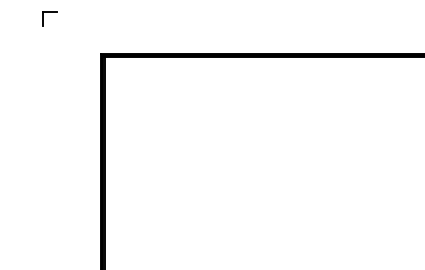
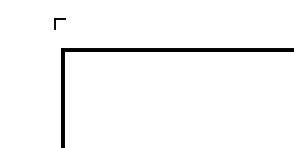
part: (49, 18) -> (59, 23), moved

